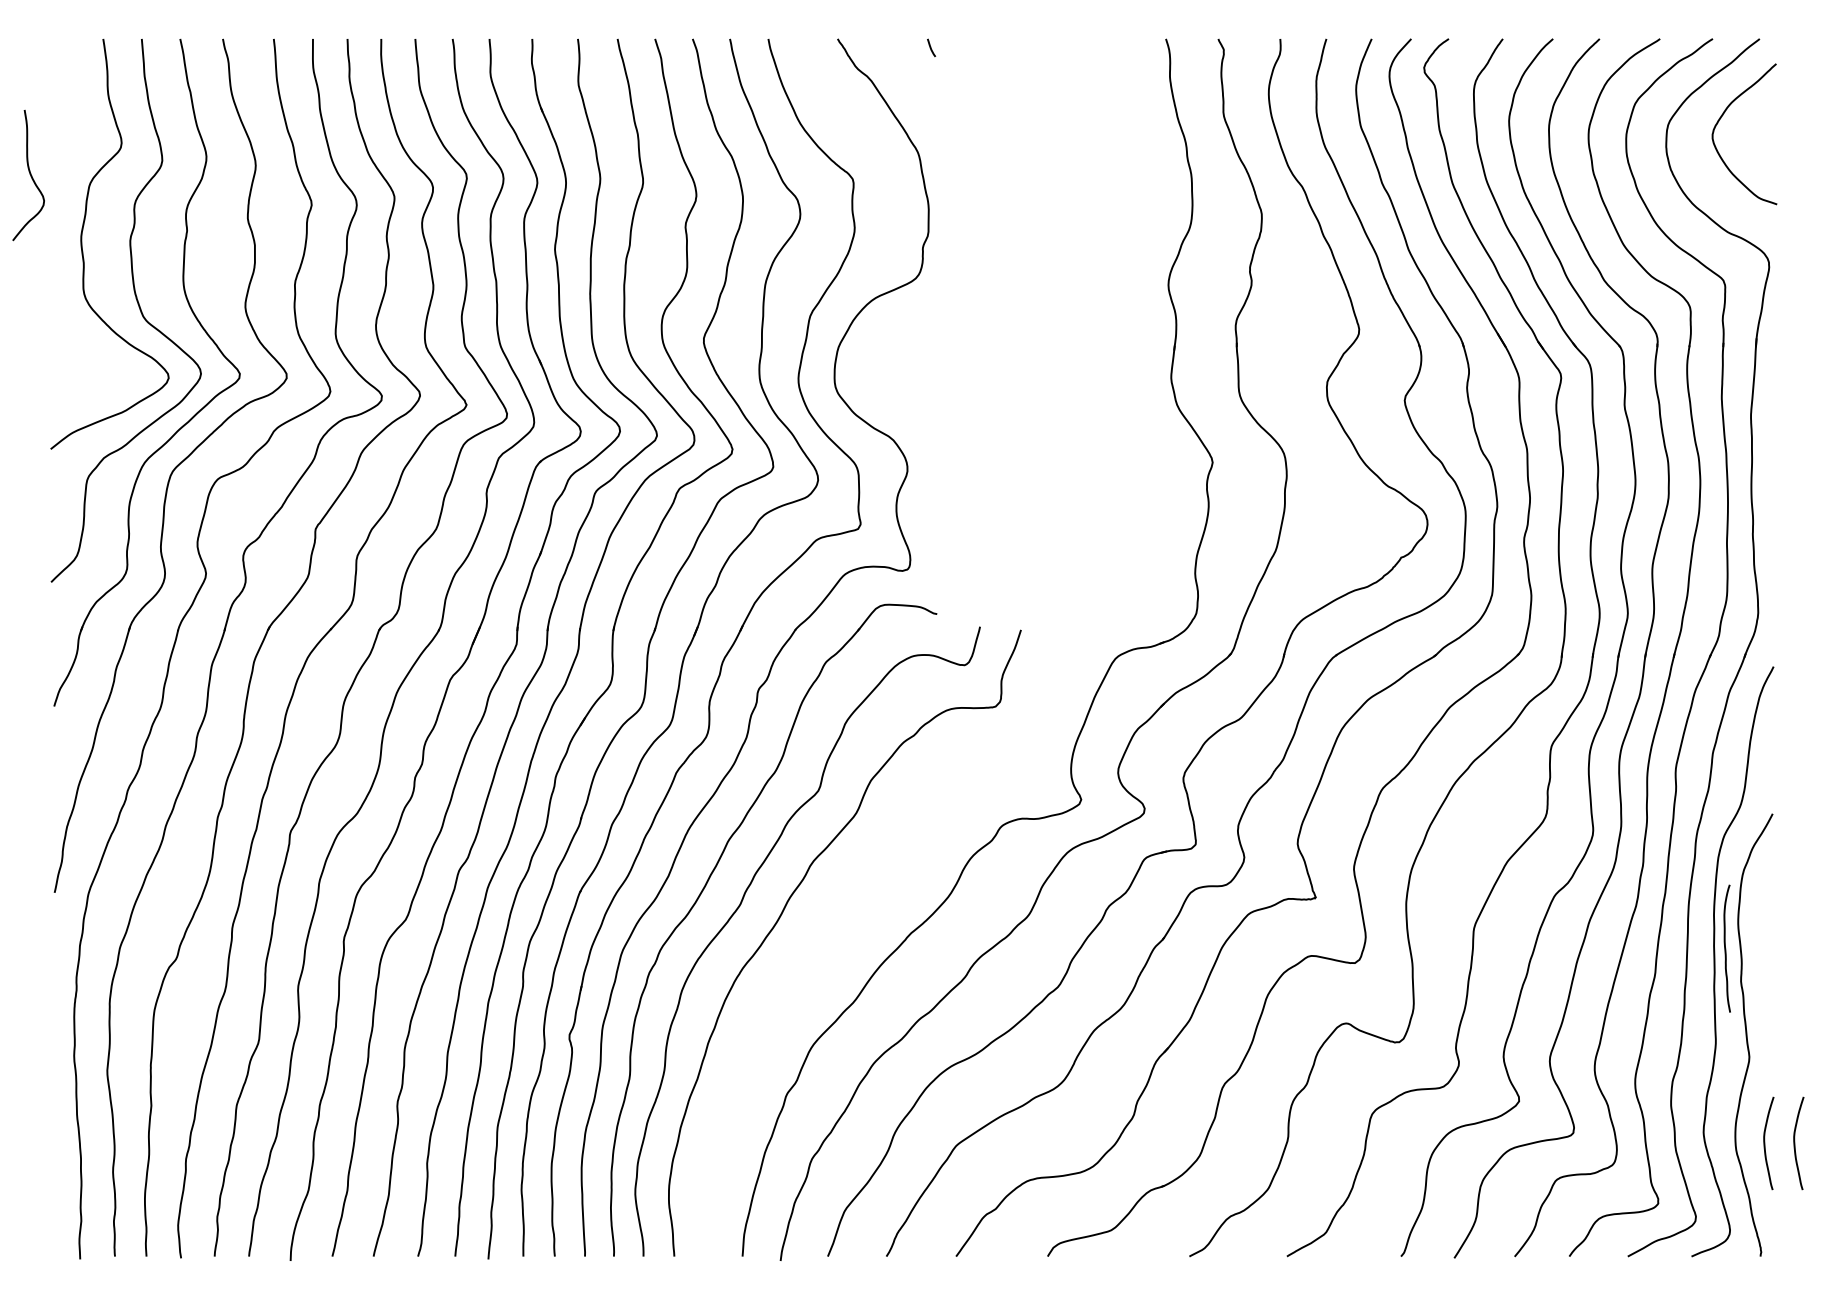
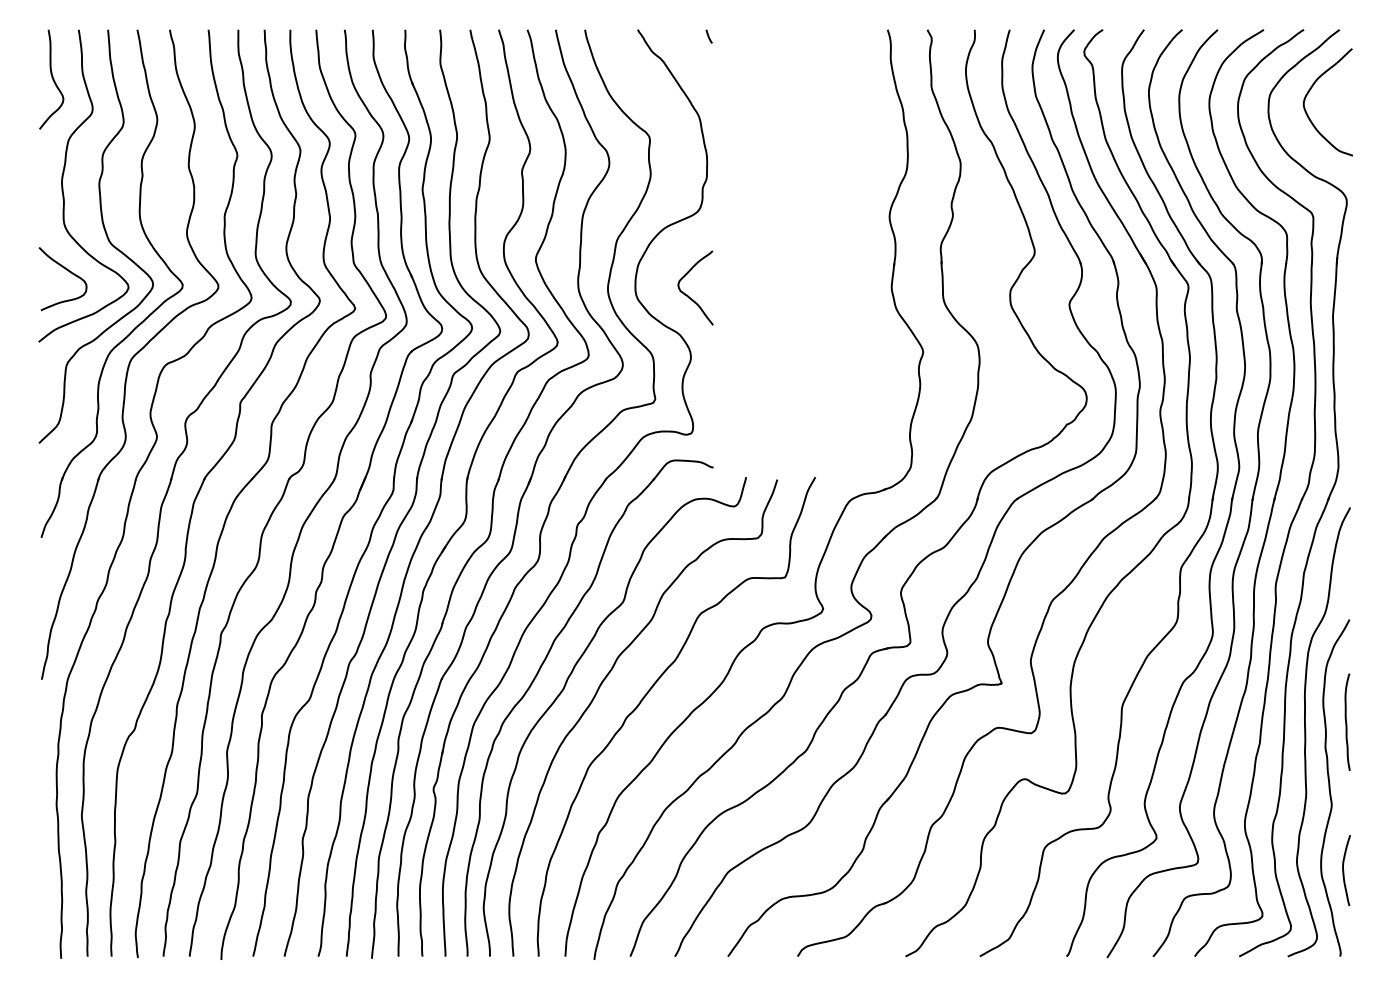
curve: (29, 174) -> (52, 78), moved
curve: (89, 356) -> (68, 271), added
curve: (903, 387) -> (687, 295), added
curve: (849, 913) -> (646, 695), added
curve: (1726, 948) -> (1347, 722), moved
curve: (1795, 1143) -> (1366, 870), removed

